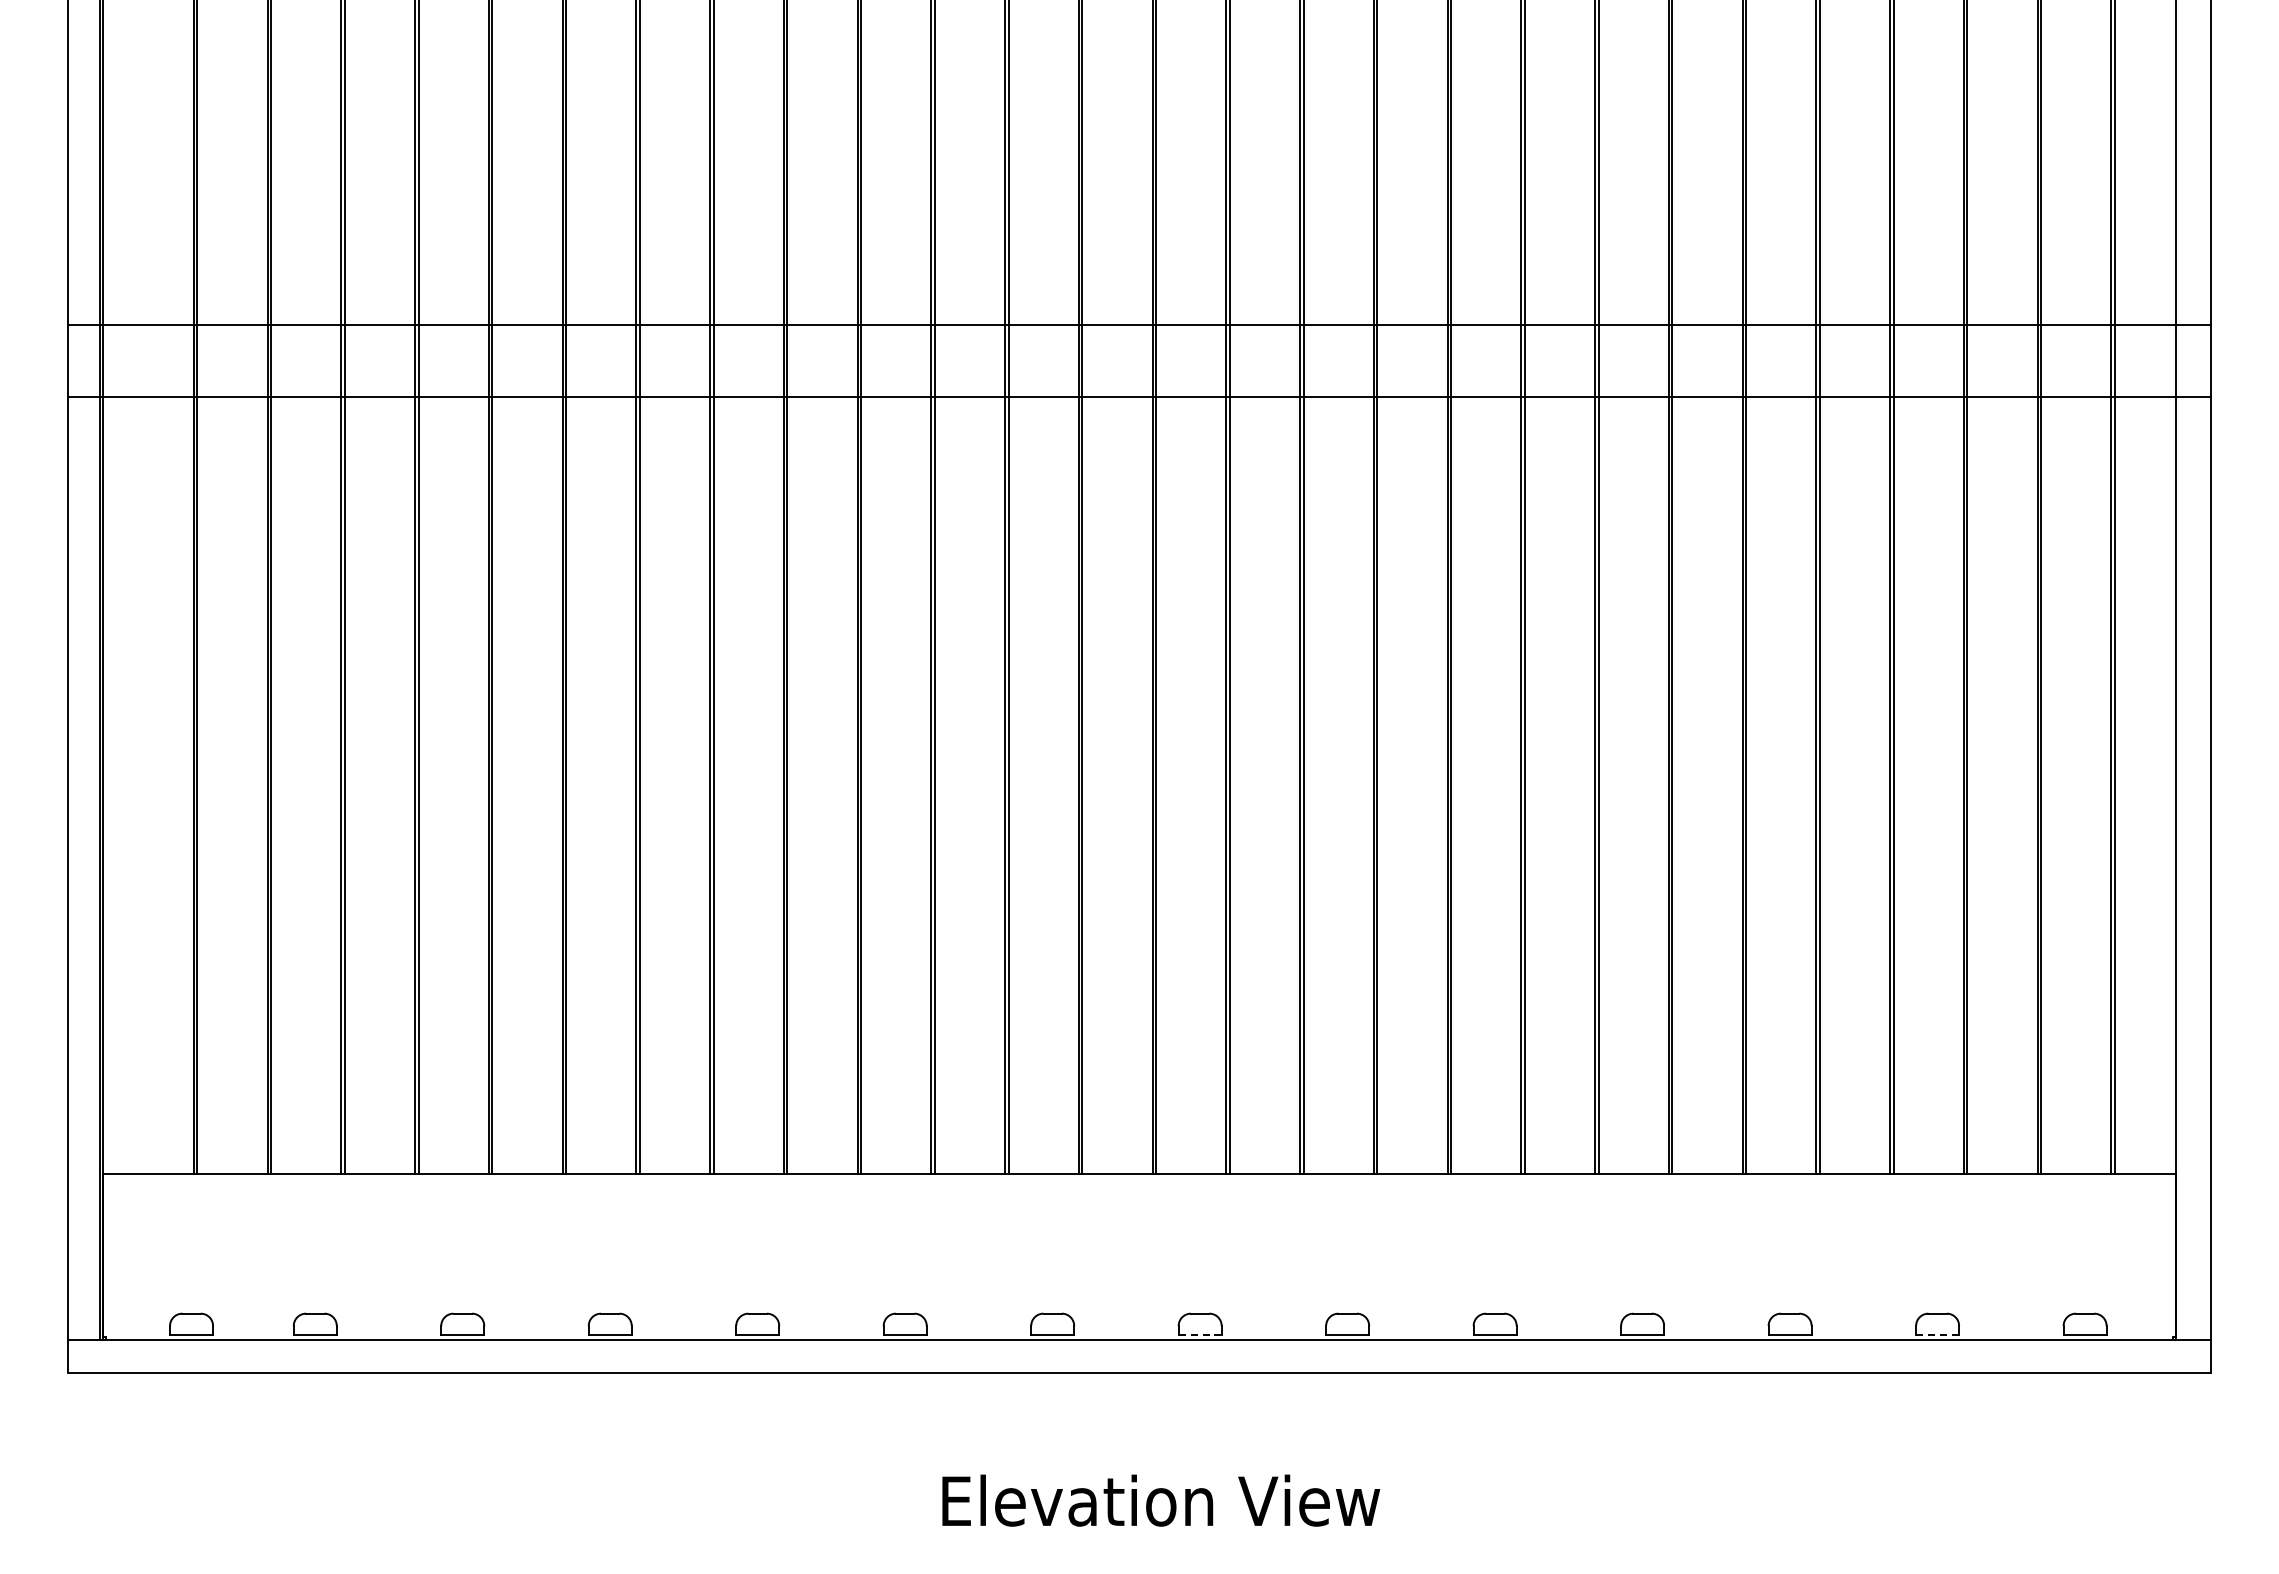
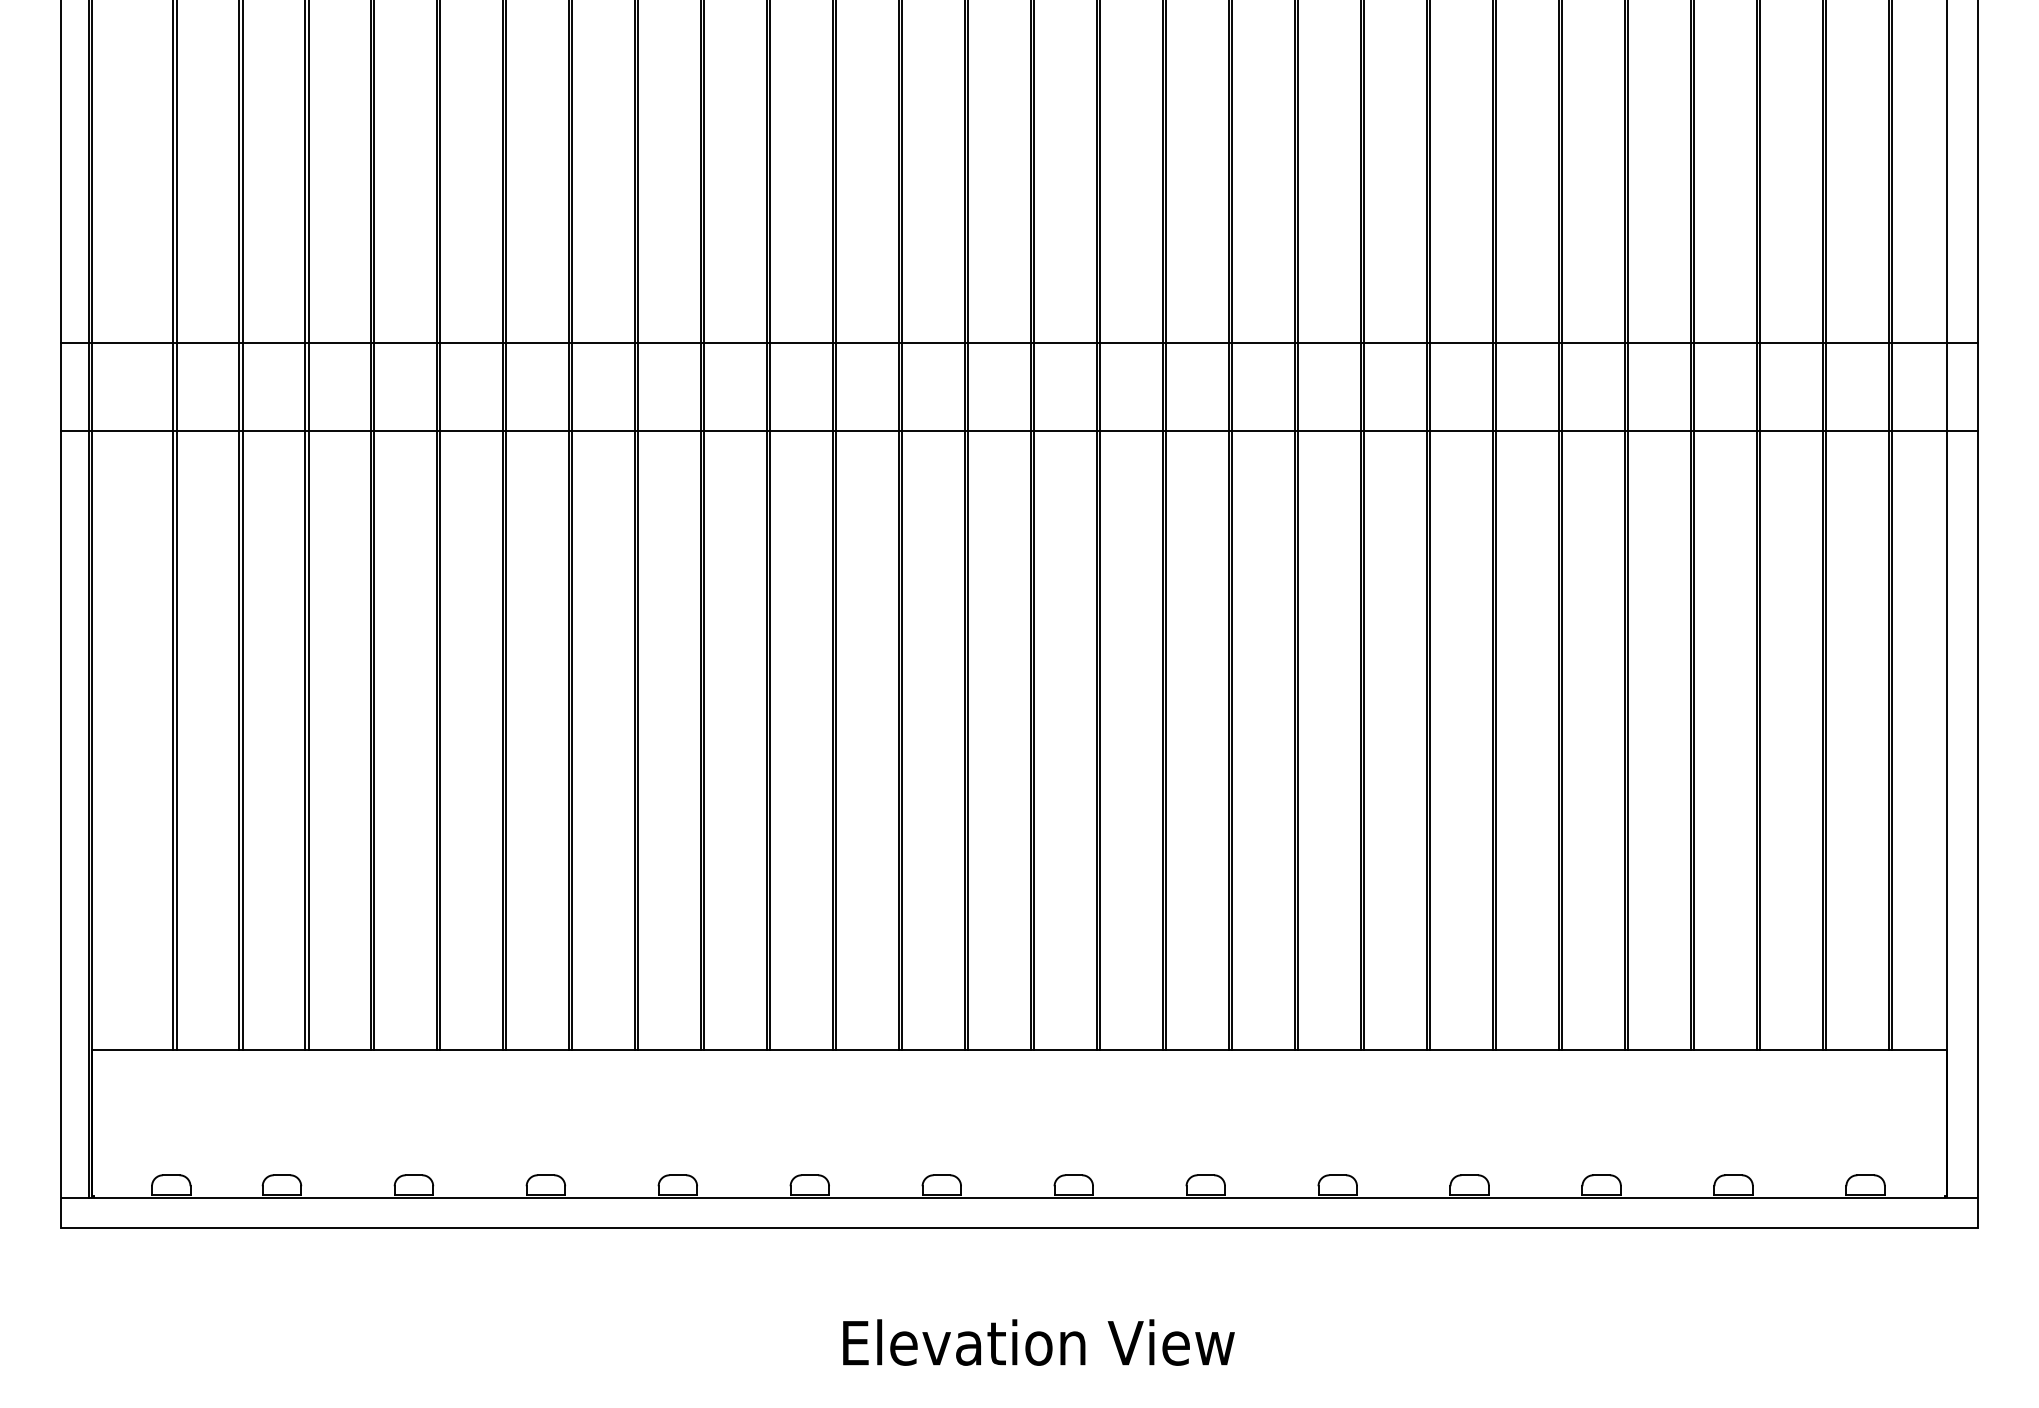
line: (1139, 324) -> (1019, 342), moved
line: (1139, 397) -> (1019, 431), moved
line: (1200, 1335) -> (1074, 1194), dashed -> solid
line: (1937, 1335) -> (1733, 1194), dashed -> solid

